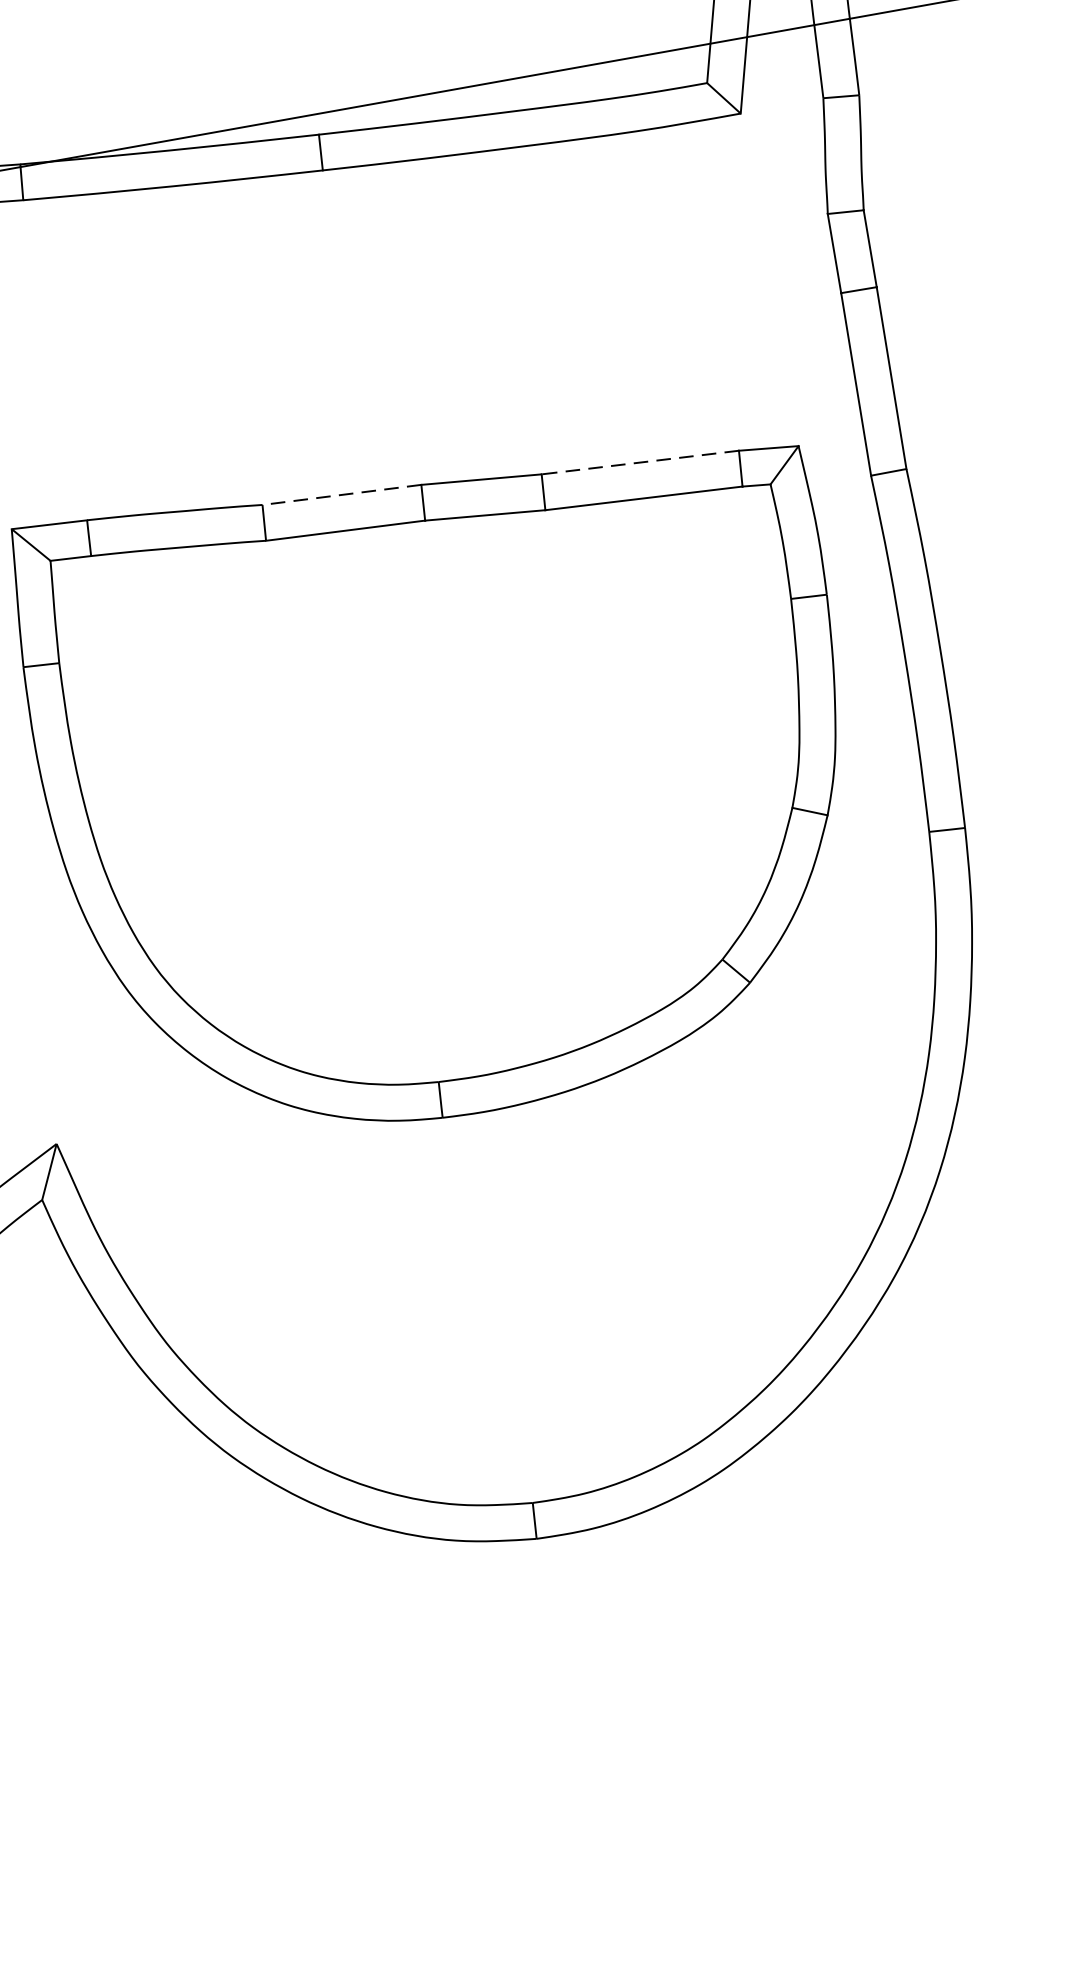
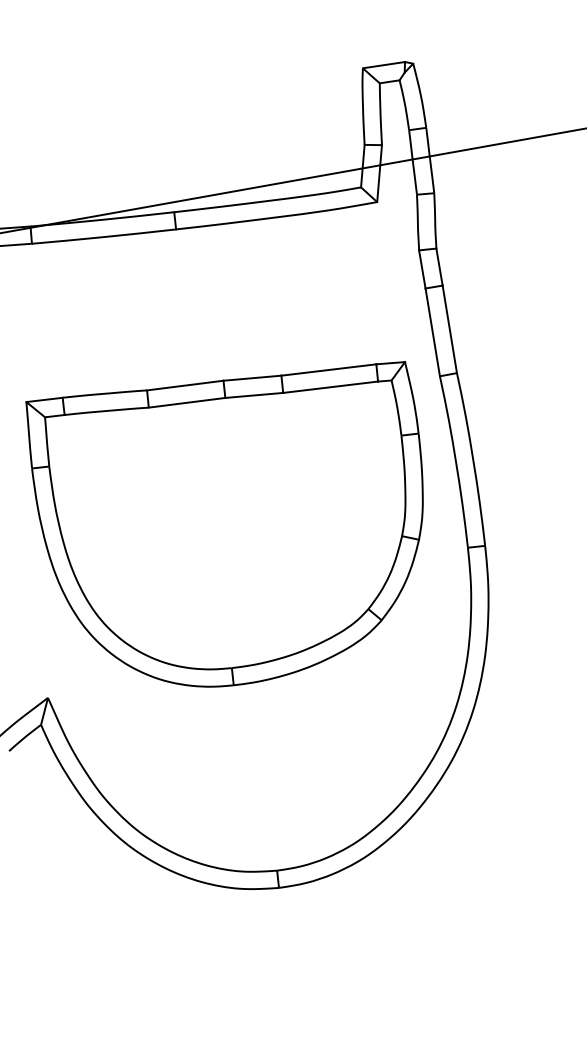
line: (639, 463) -> (328, 370), dashed -> solid
line: (342, 494) -> (185, 385), dashed -> solid

